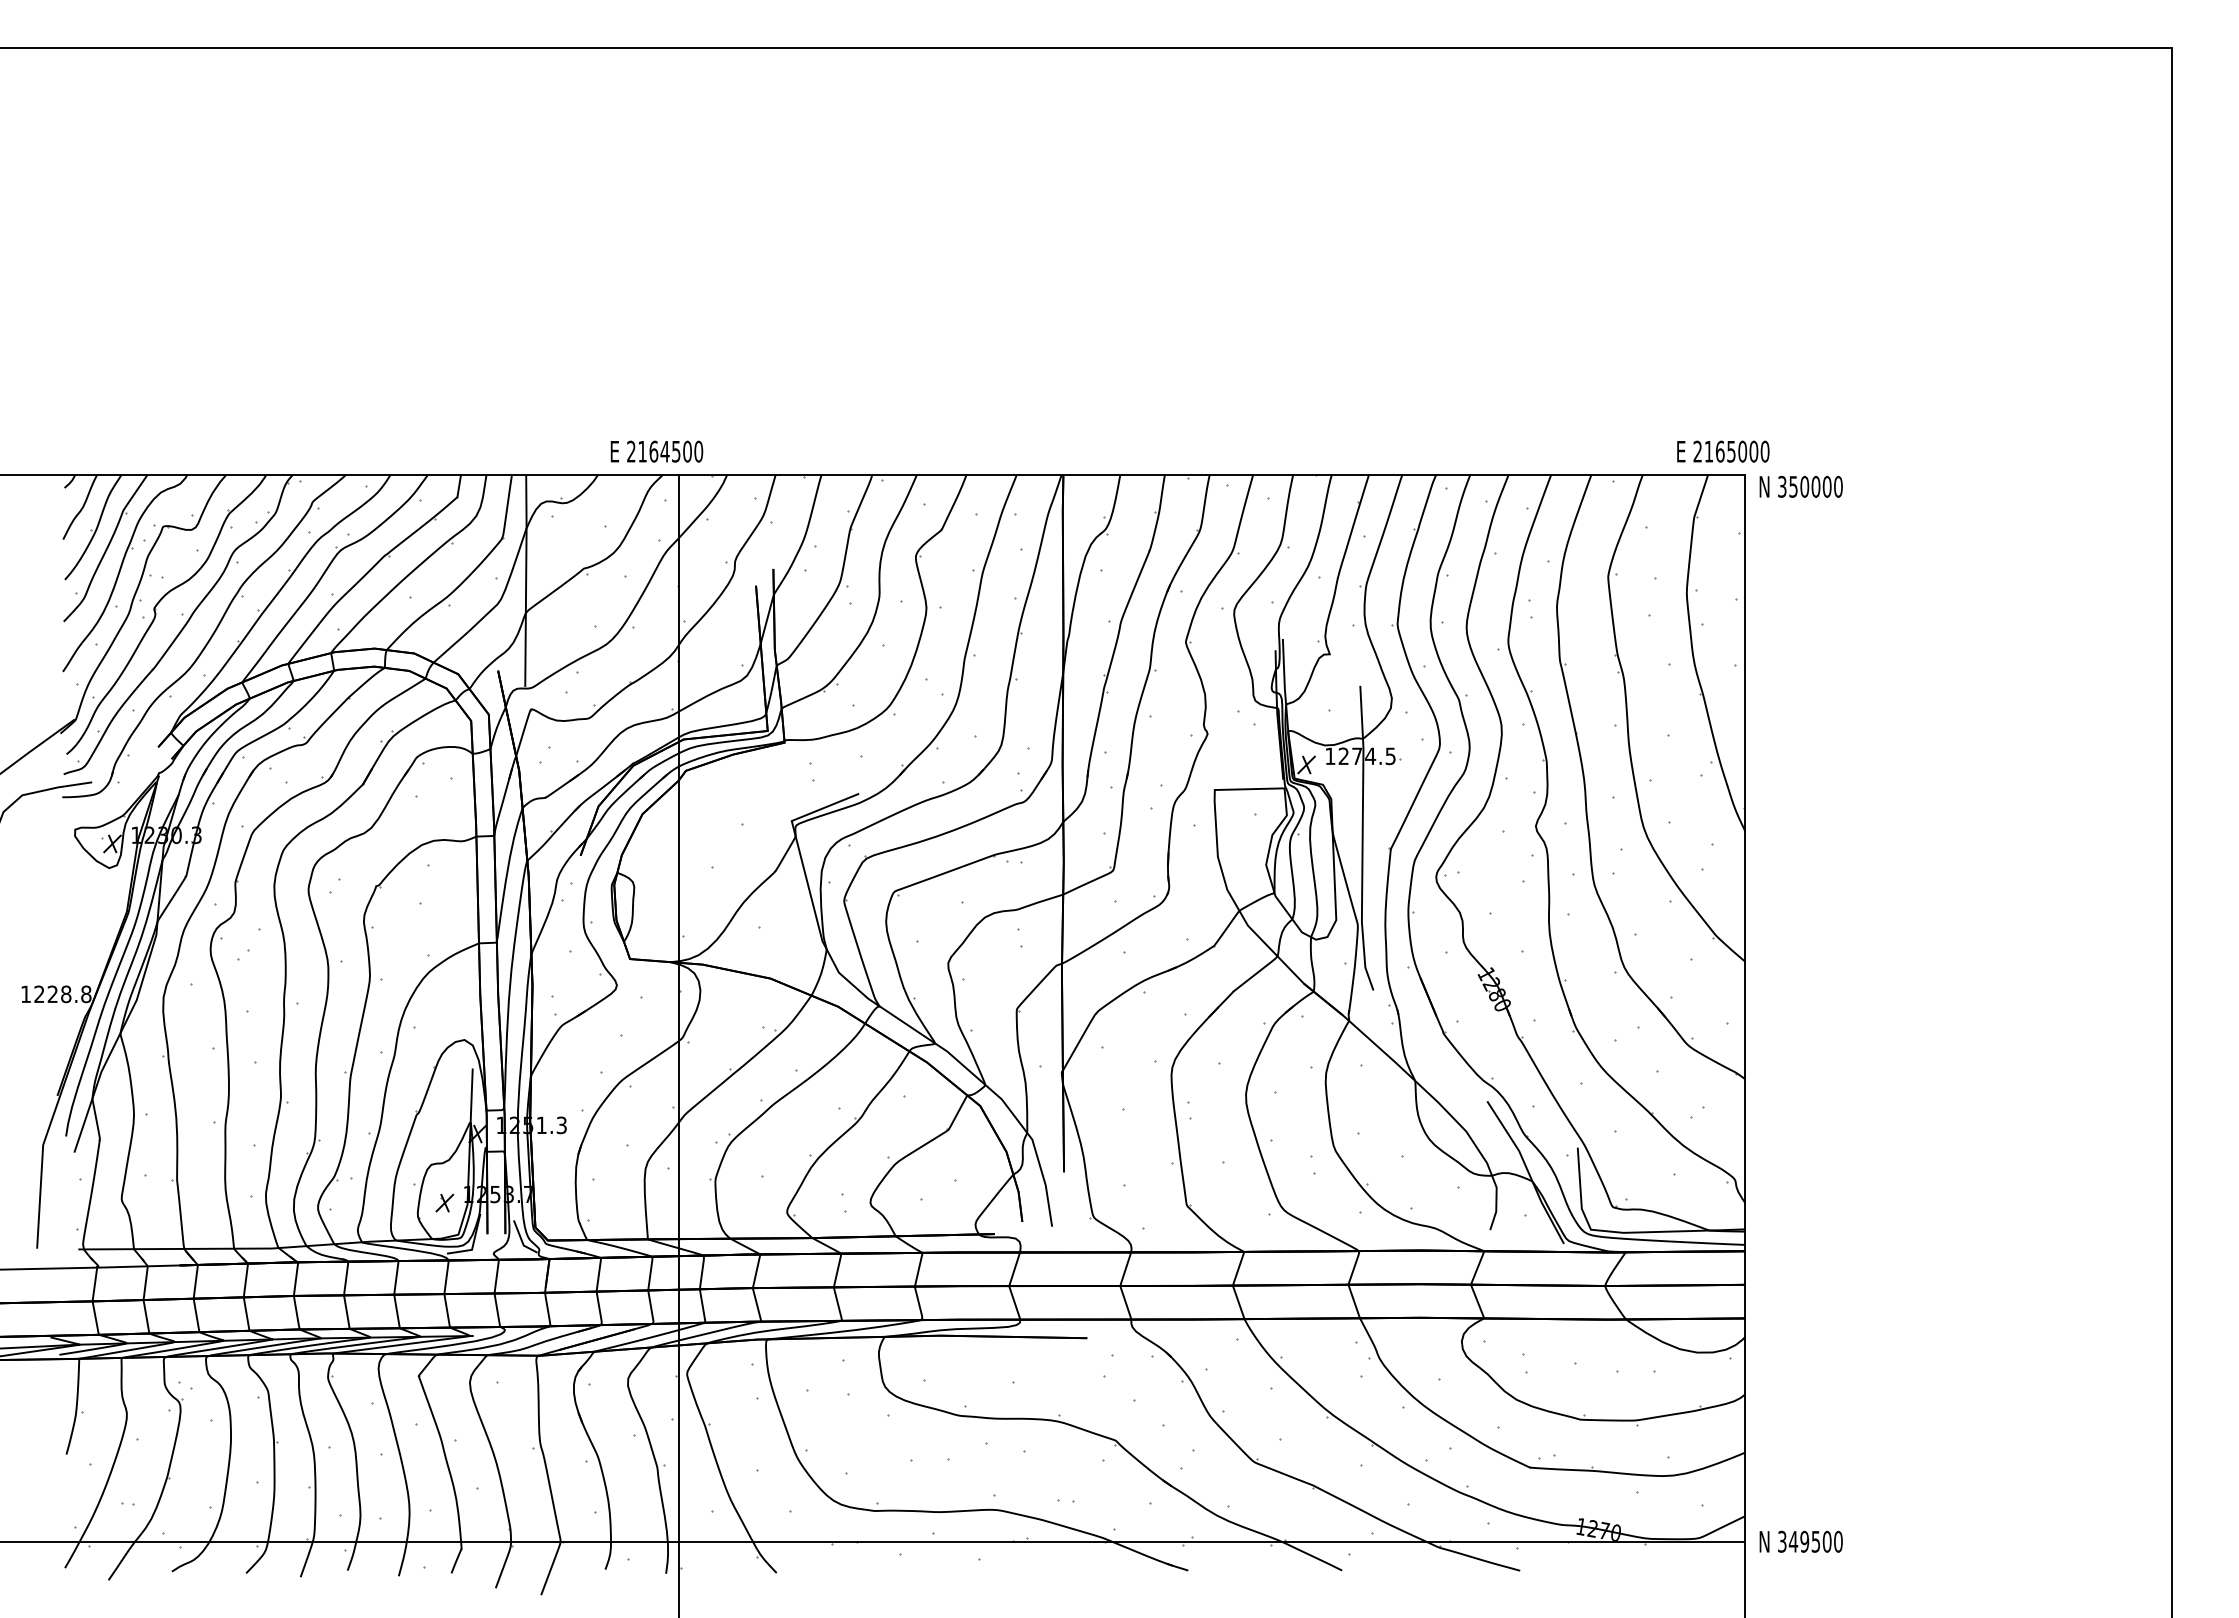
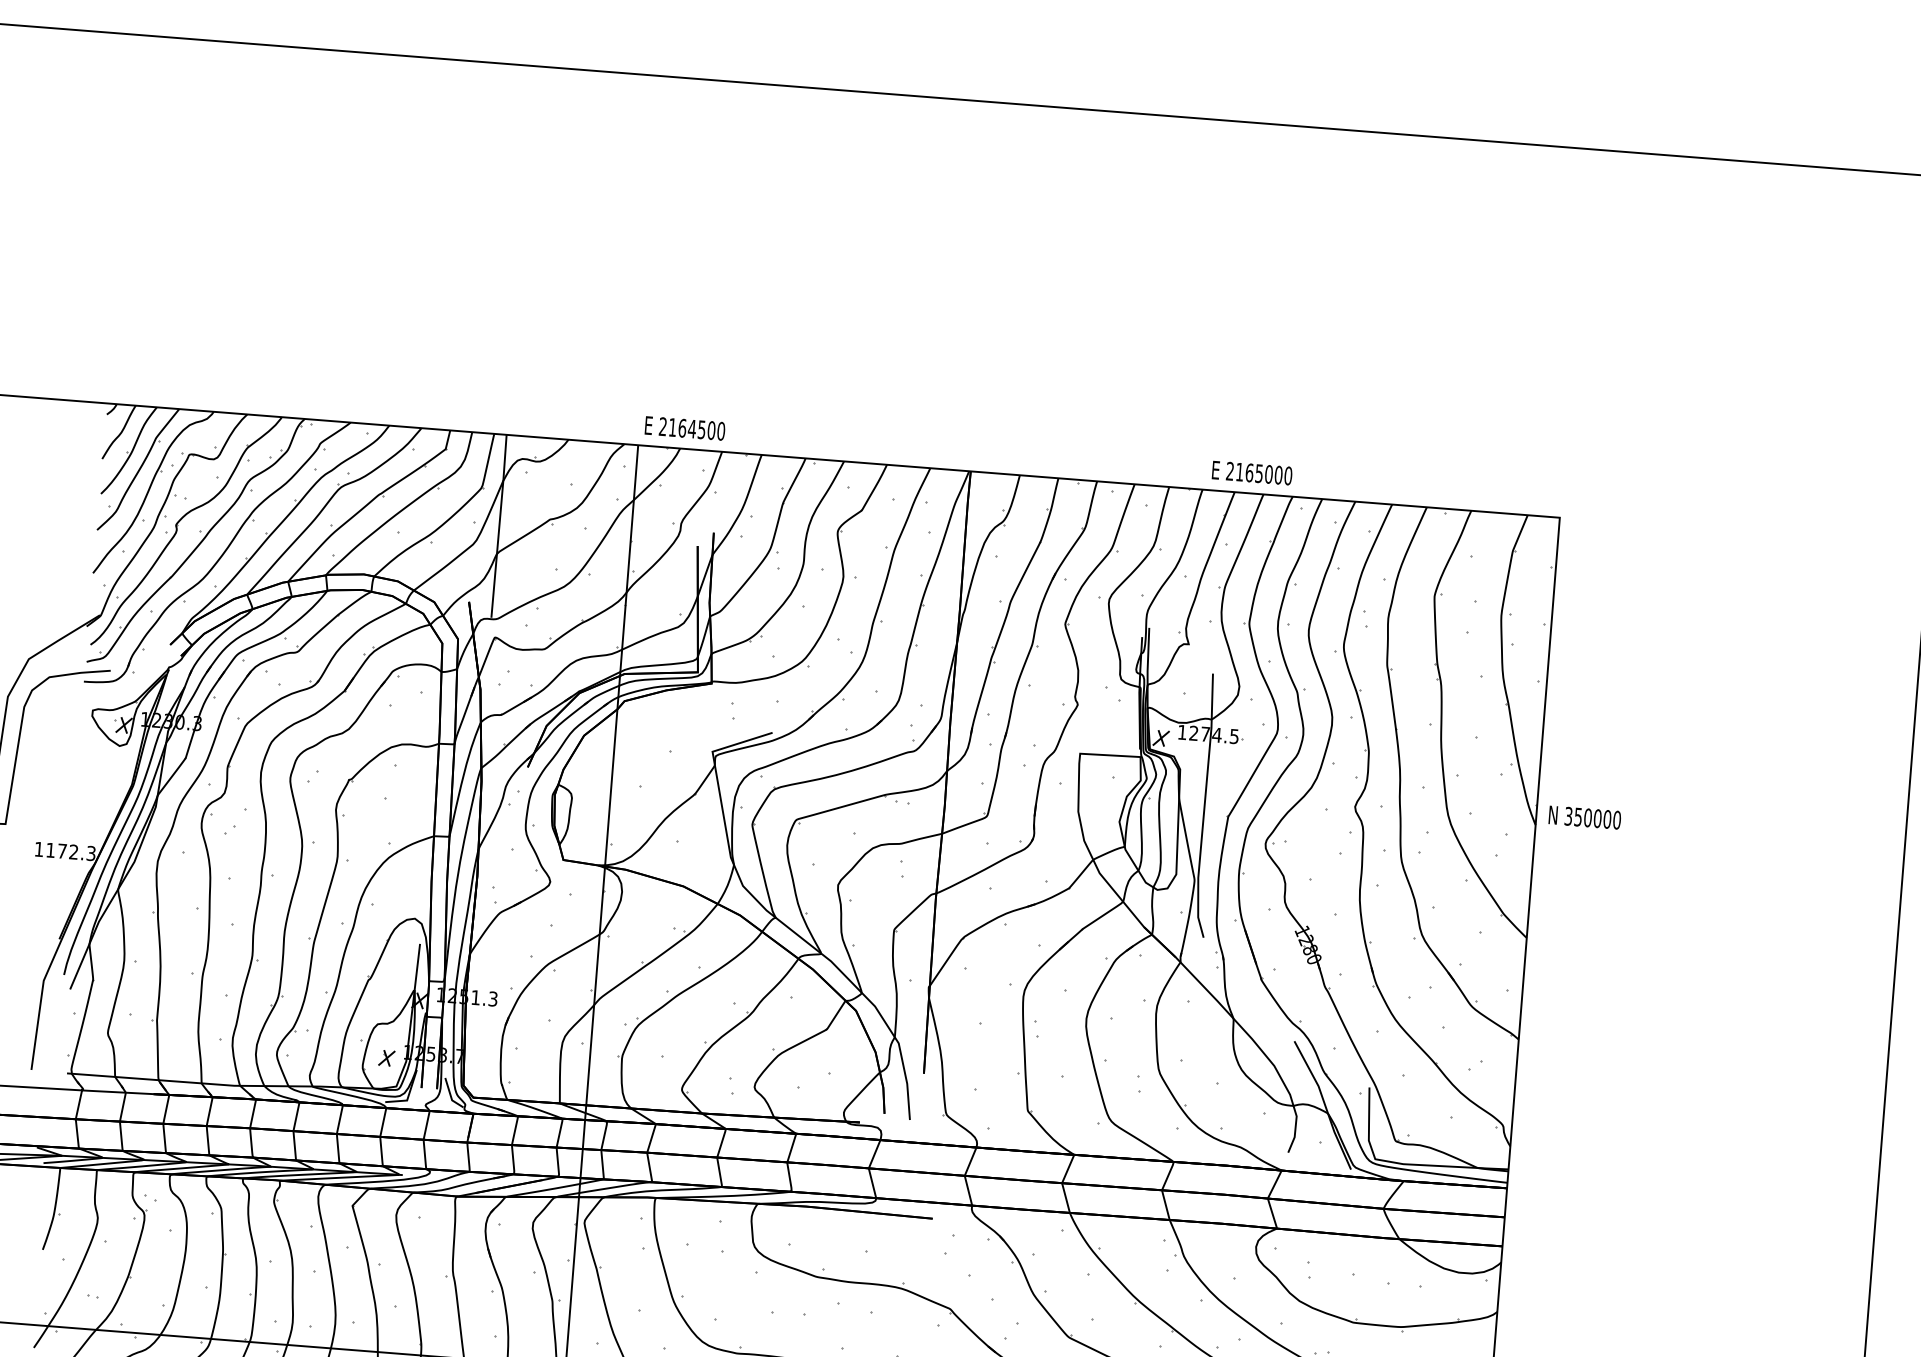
text: (656, 451) -> (684, 428), moved
text: (1723, 451) -> (1252, 472), moved
text: (1800, 486) -> (1584, 817), moved
text: (62, 994) -> (70, 852), 1228.8 -> 1172.3

